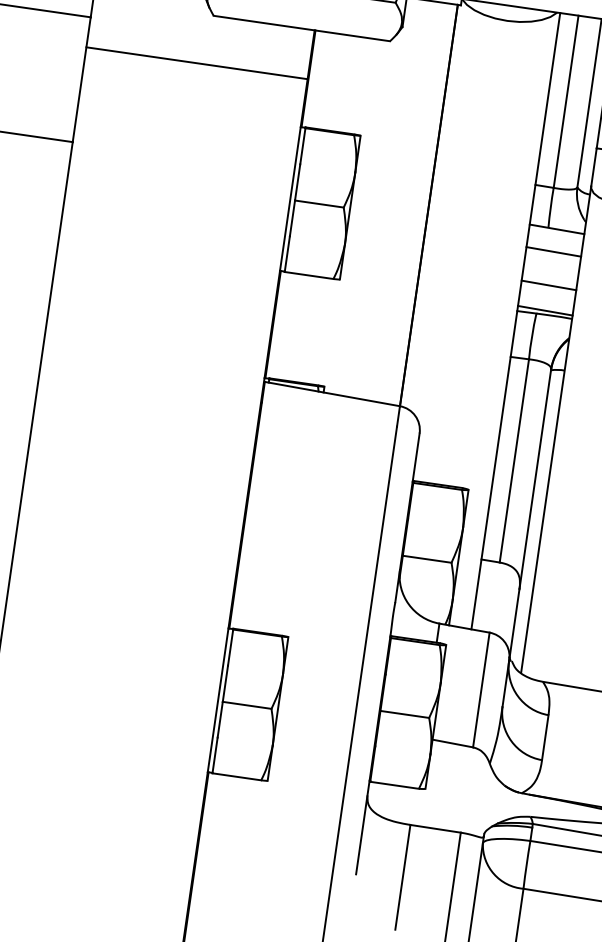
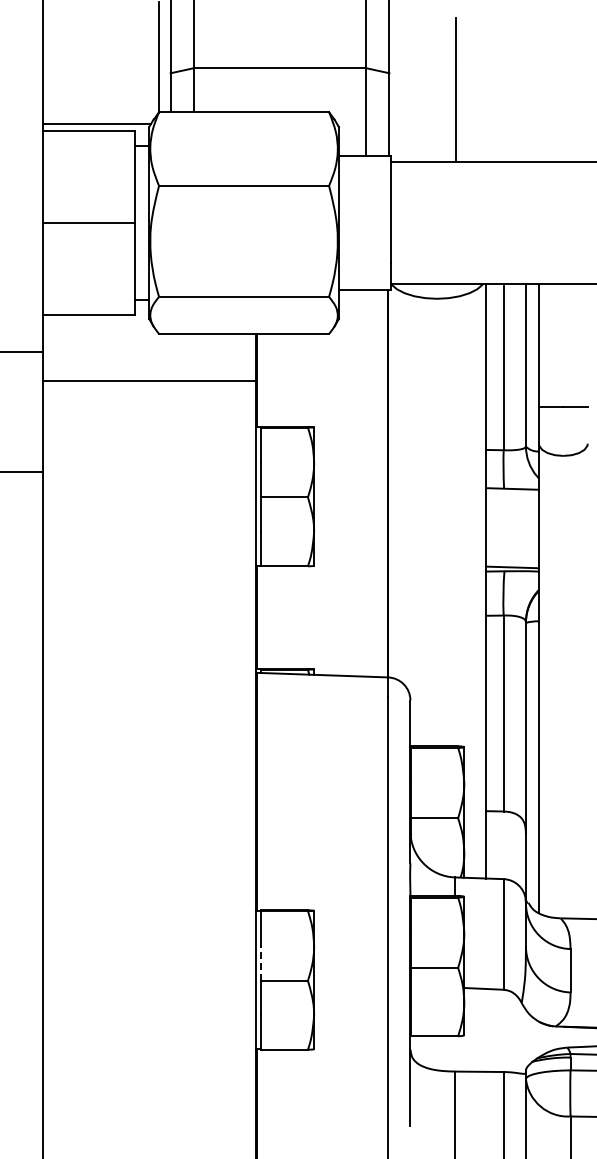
line: (553, 251) -> (512, 510), removed
line: (549, 284) -> (512, 542), removed
line: (226, 682) -> (261, 962), solid -> dashed

